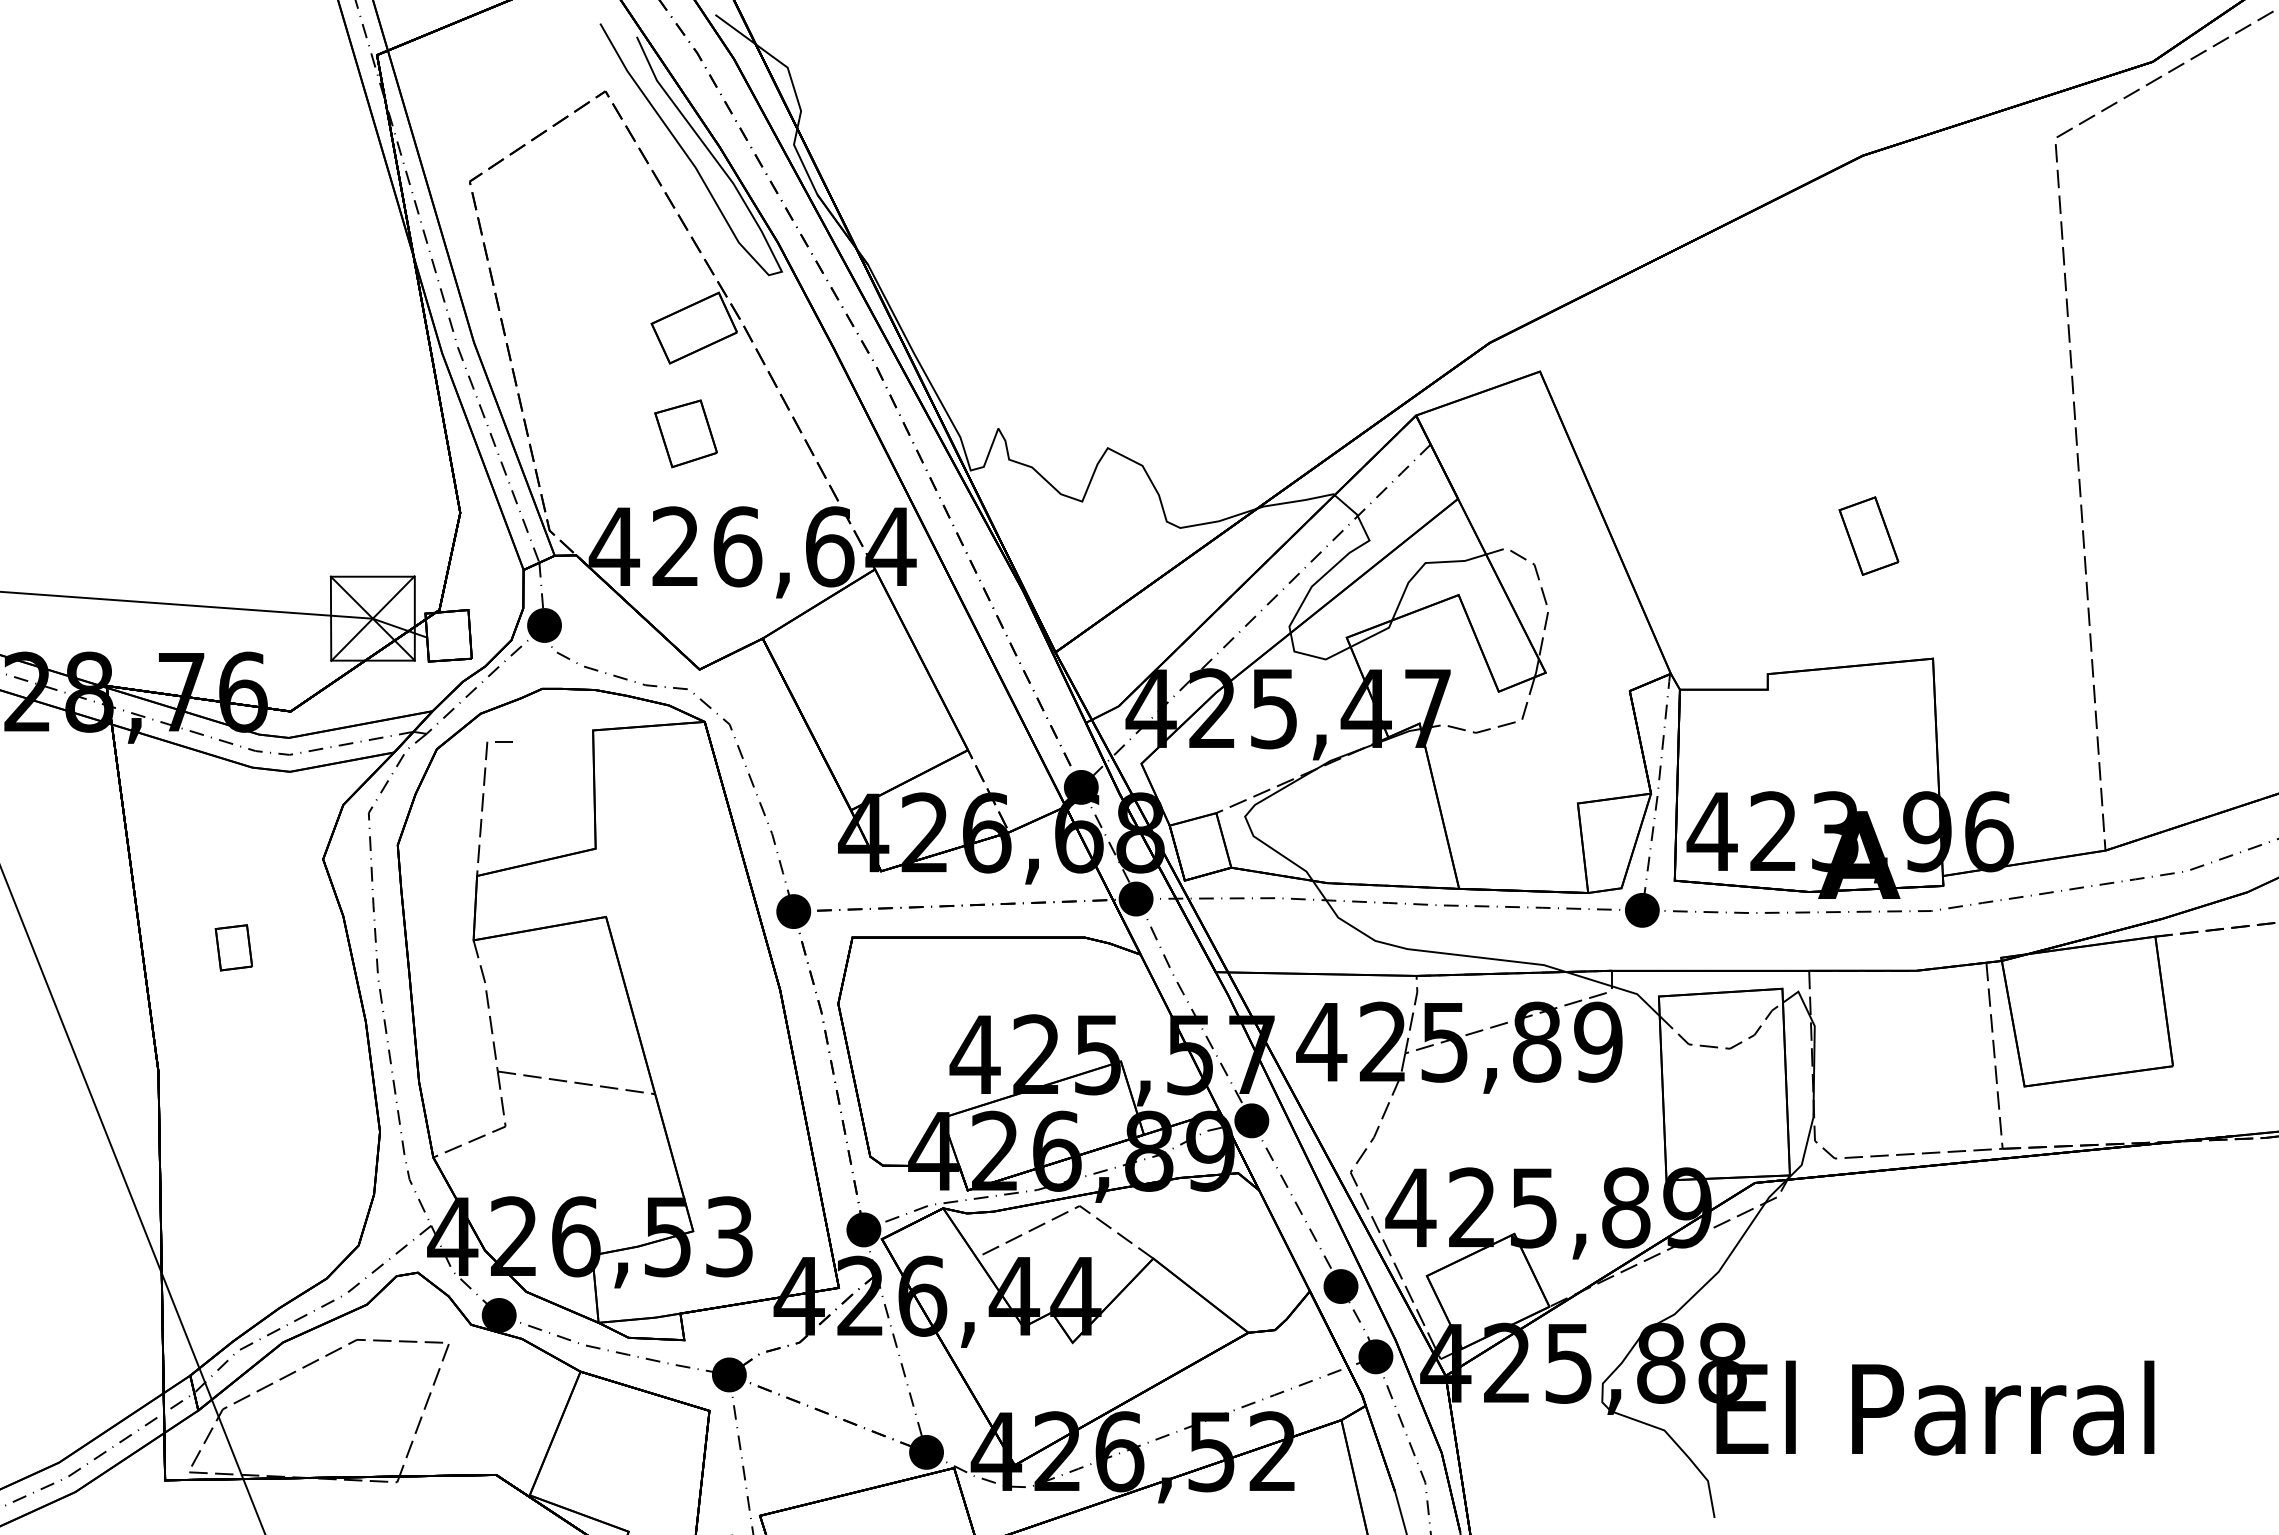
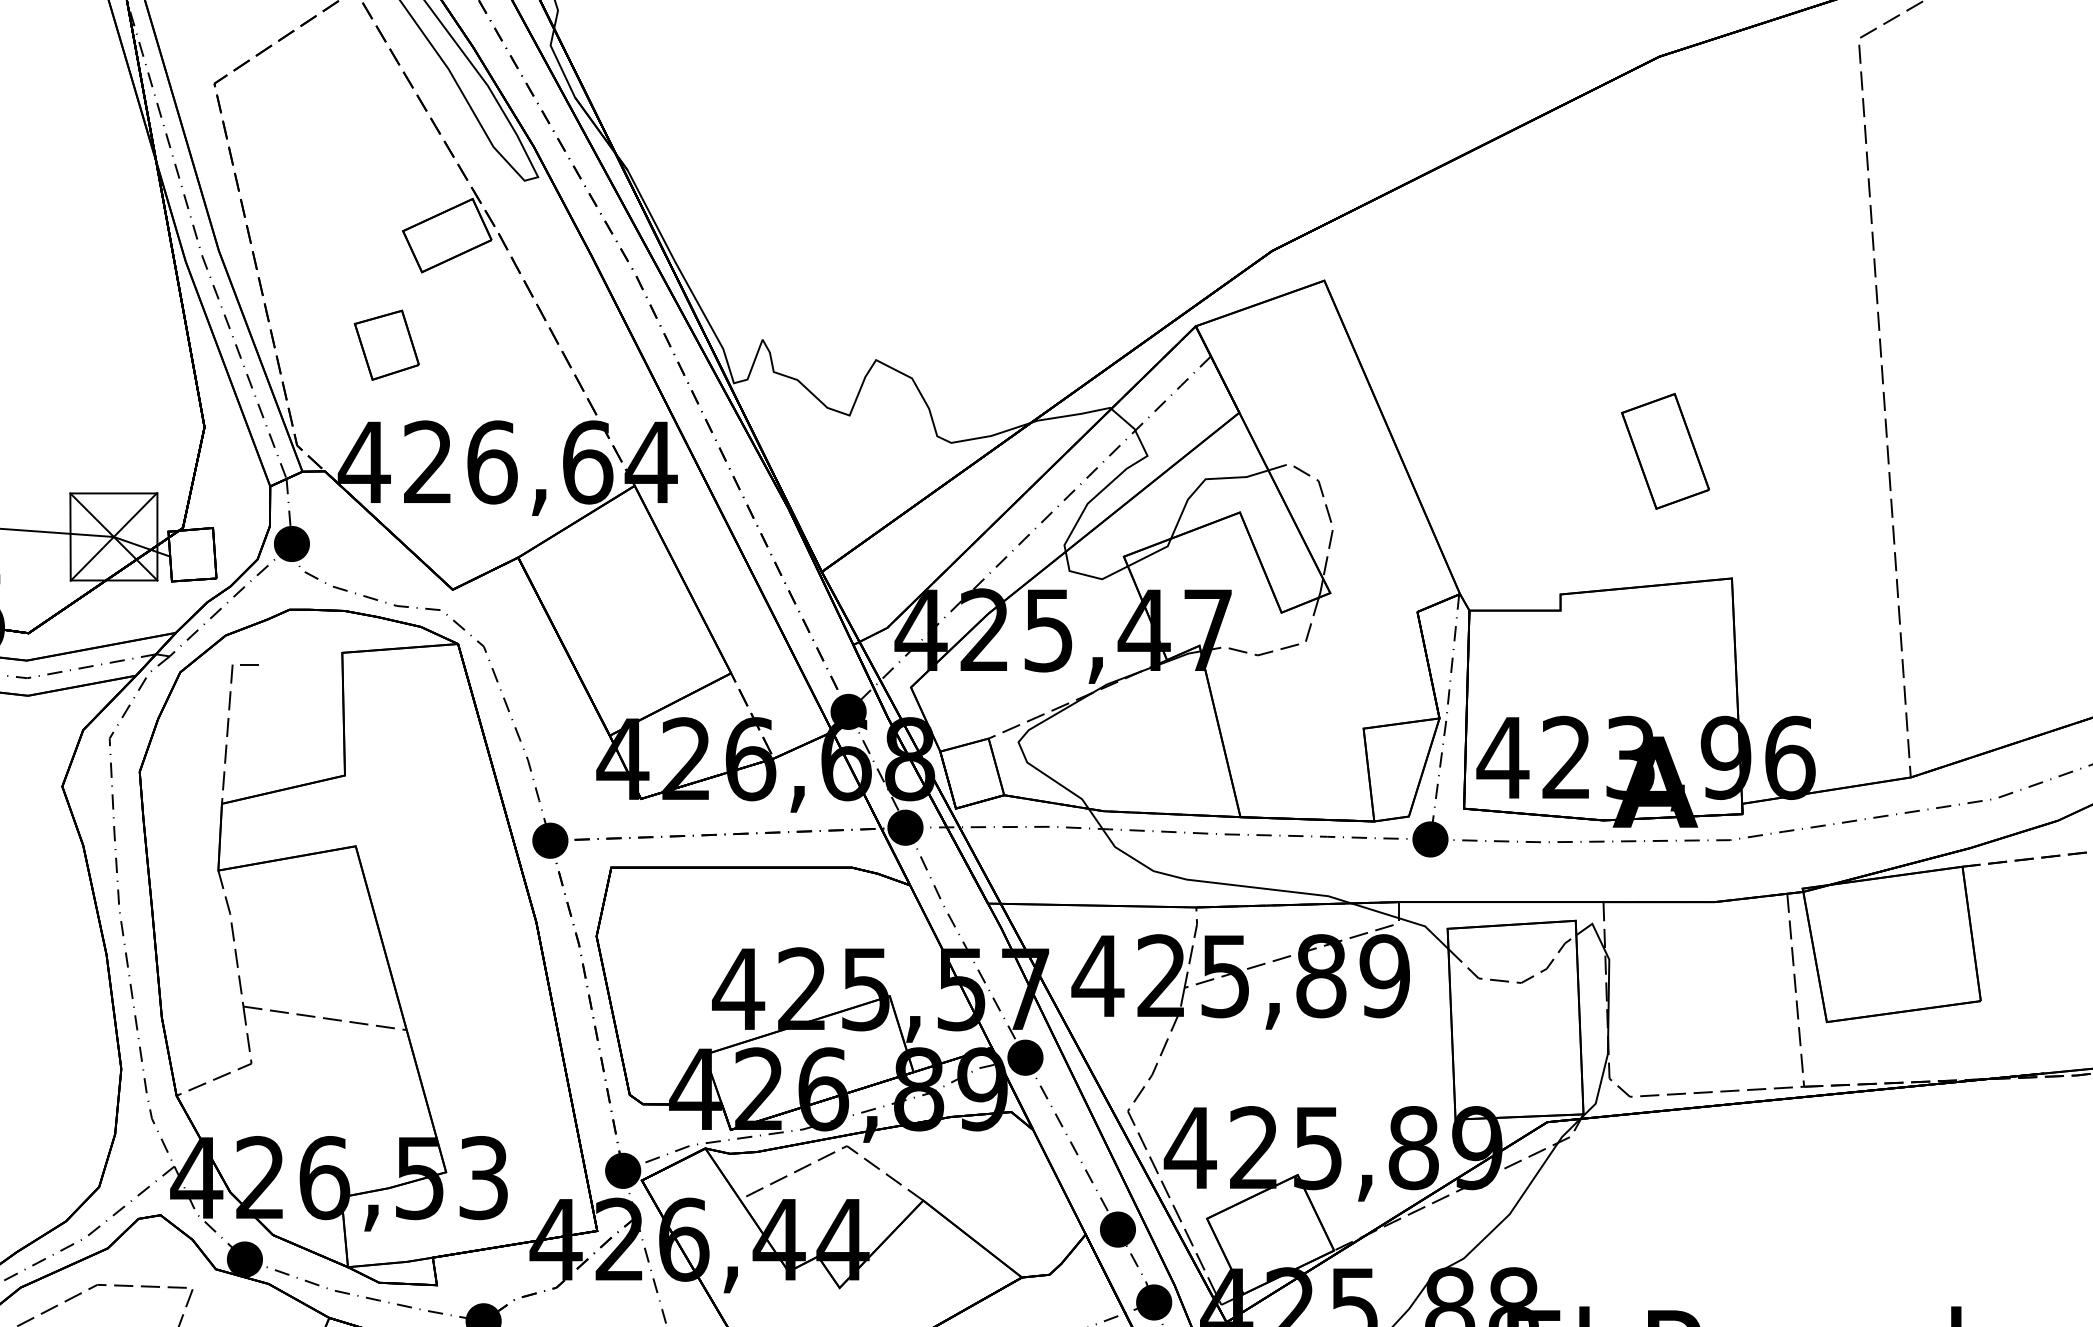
part: (685, 433) -> (386, 344), moved
part: (1868, 535) -> (1665, 450), size x1.43

